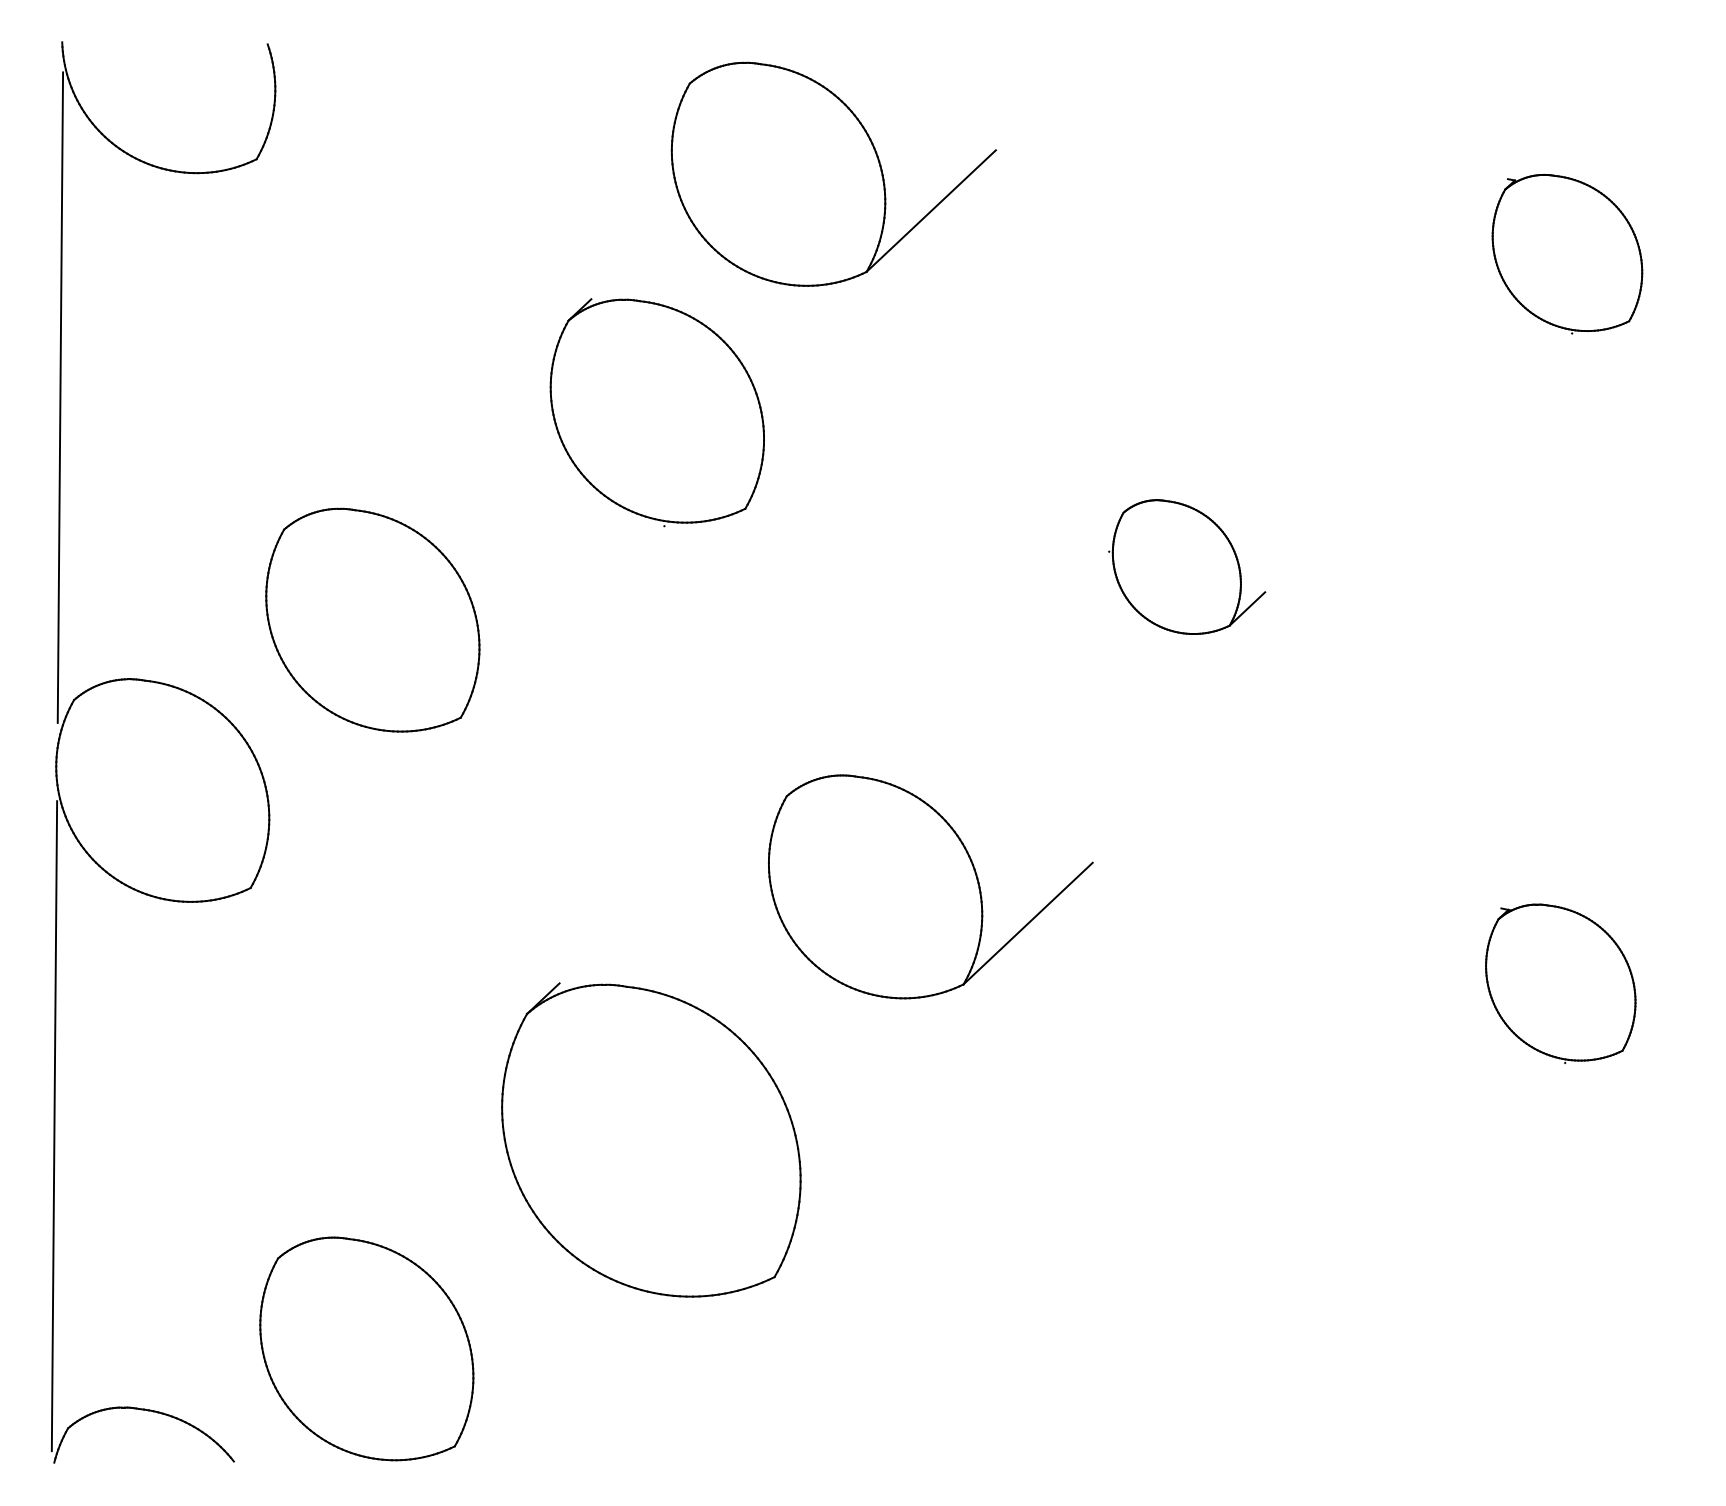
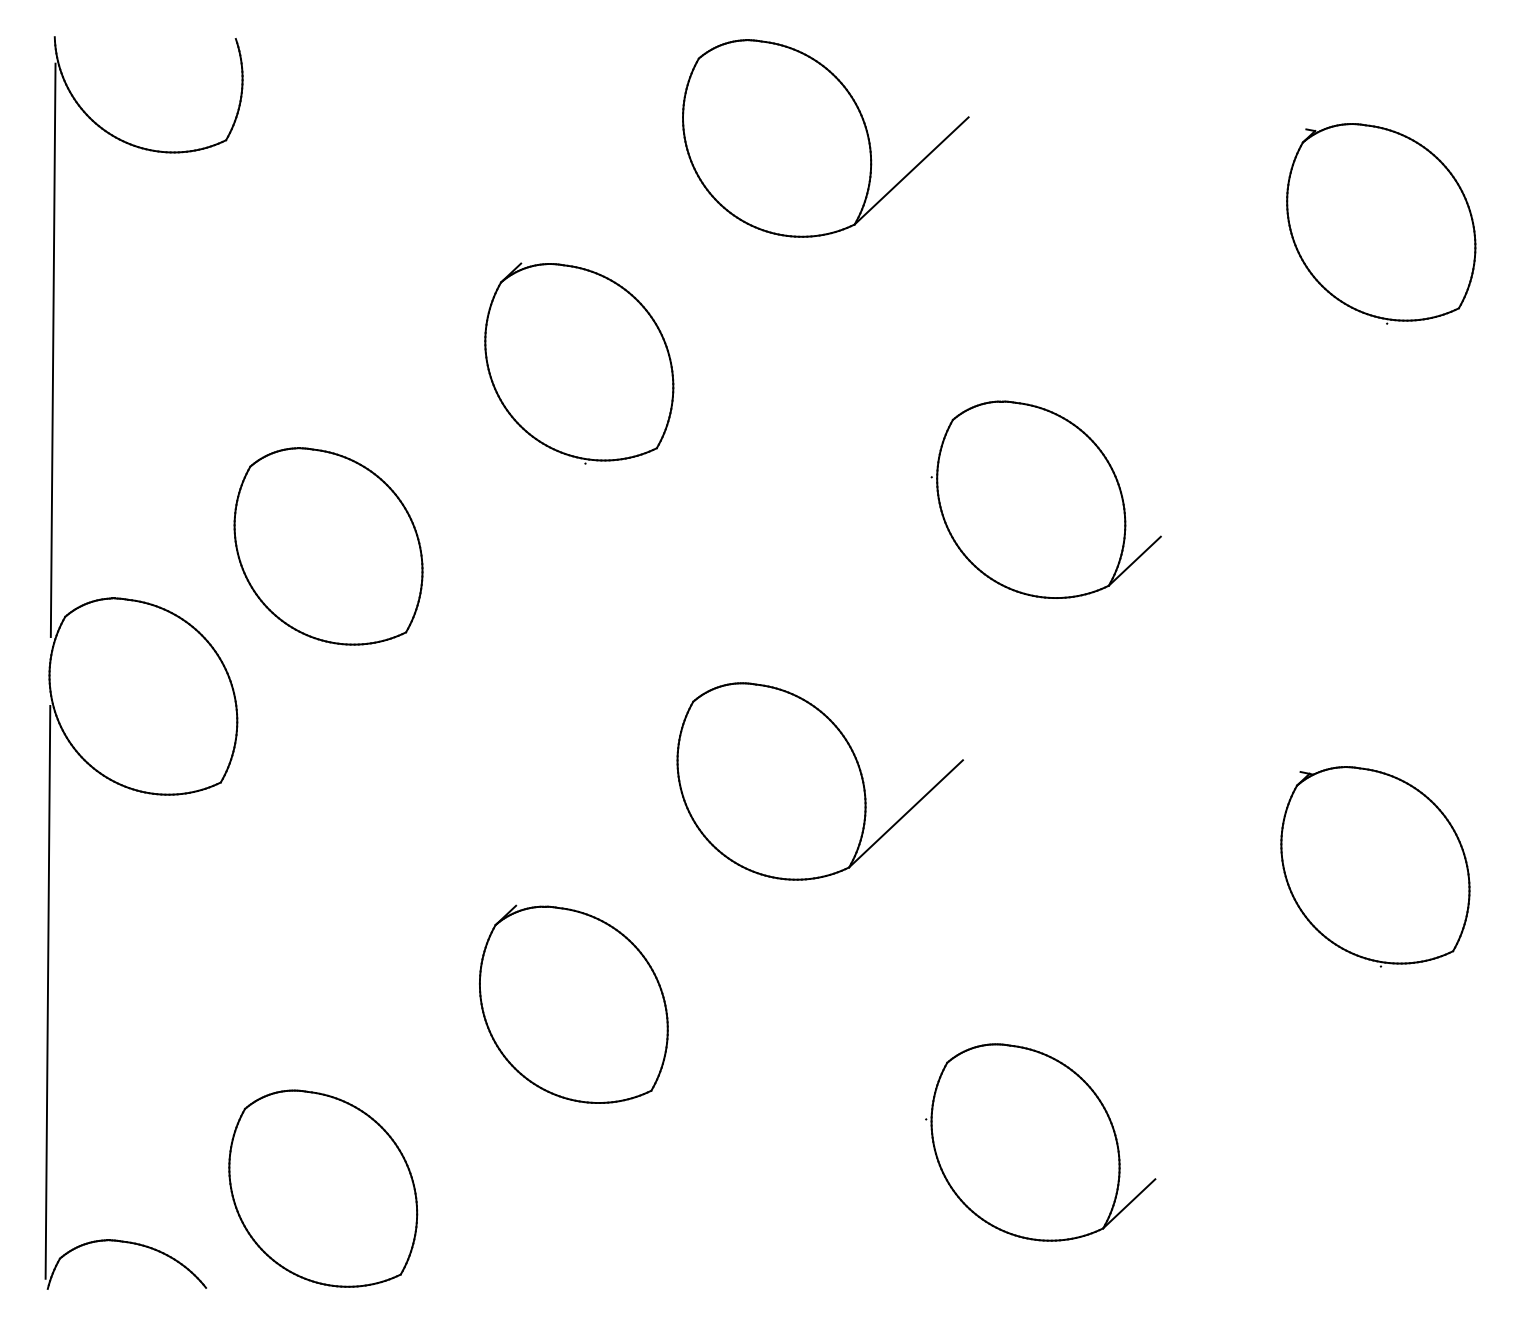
part: (833, 174) -> (825, 138), moved
part: (1567, 253) -> (1381, 223), size x1.43
part: (1186, 566) -> (1045, 499), size x1.67
part: (1560, 983) -> (1375, 866), size x1.43
part: (650, 1138) -> (573, 1003), size x0.71
part: (1180, 1296) -> (1040, 1142), added

